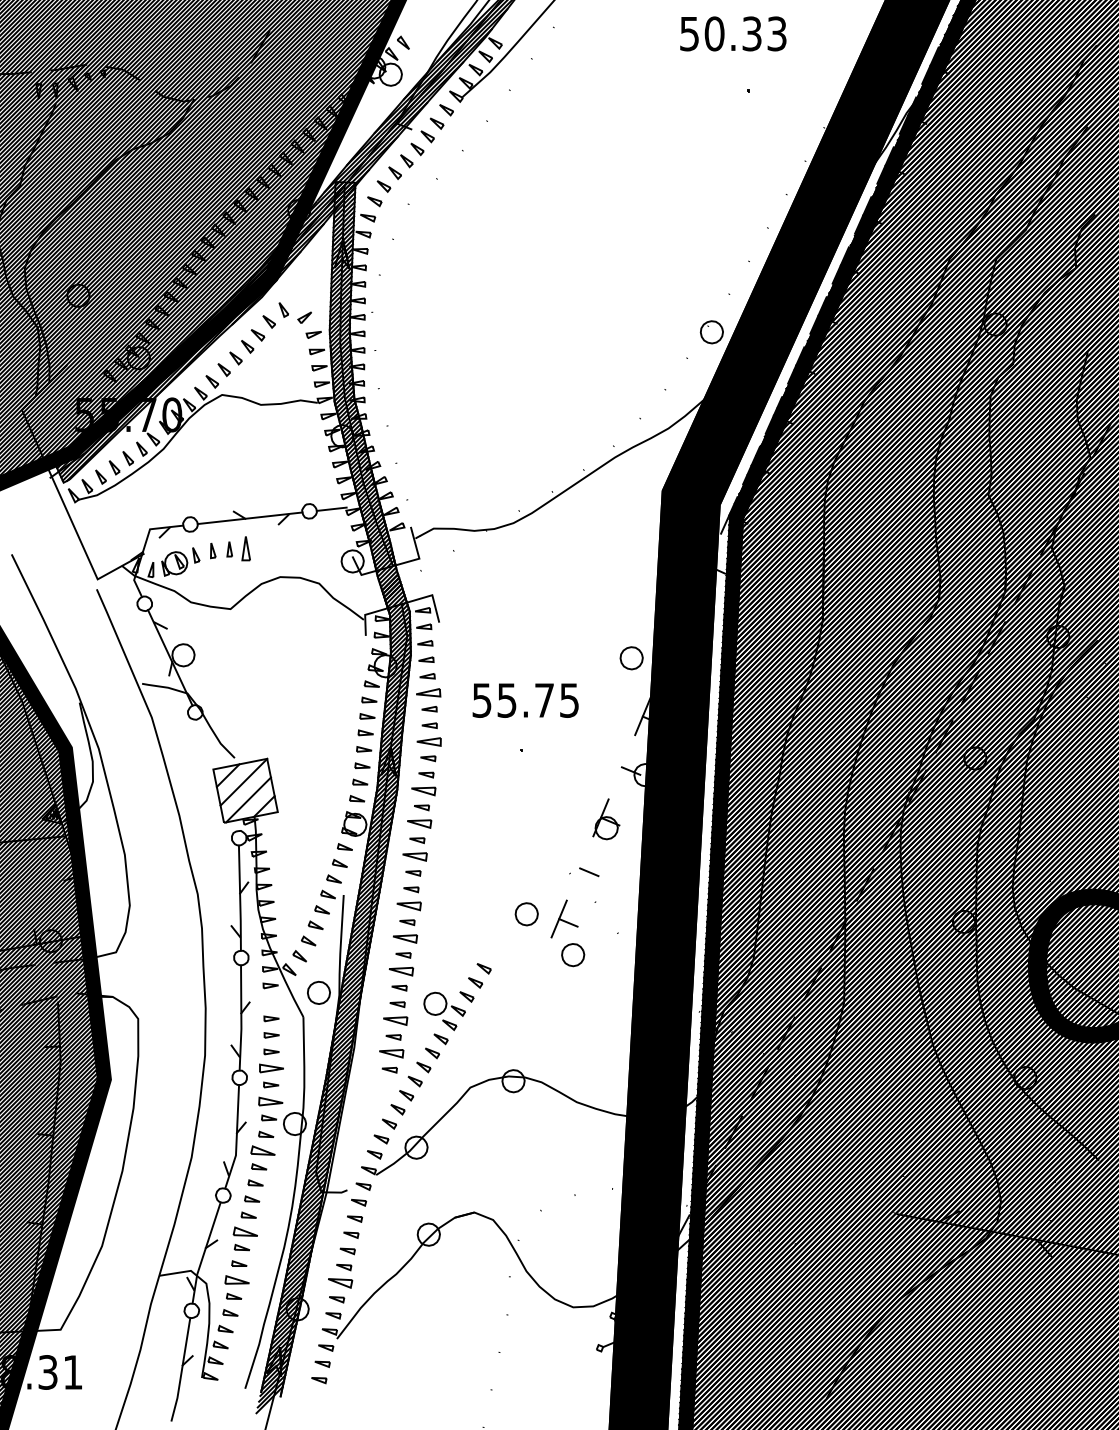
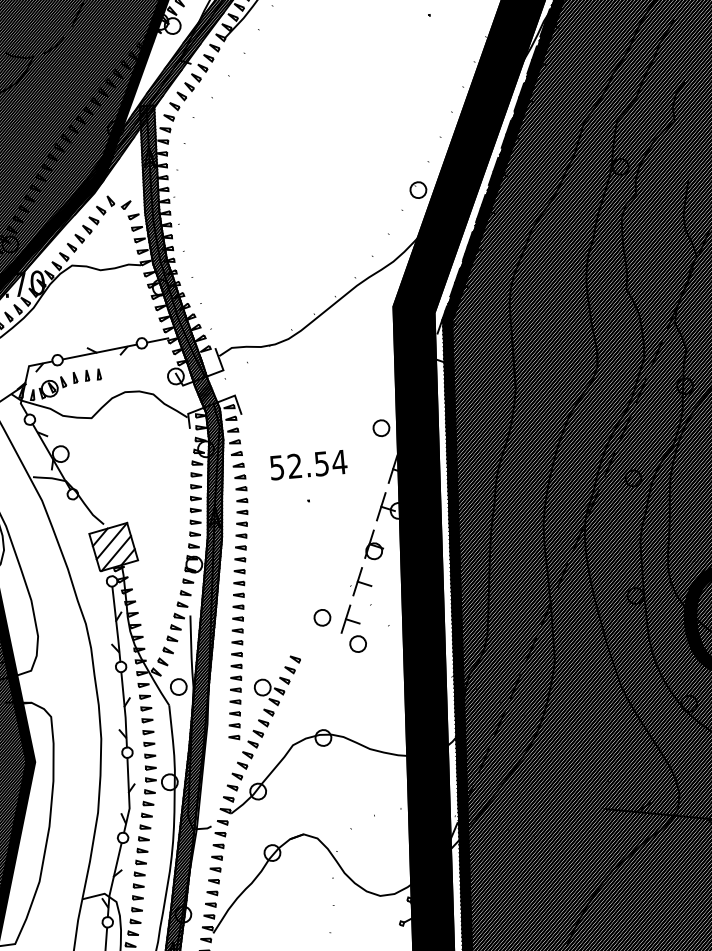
part: (246, 549) -> (99, 374), size x0.62
part: (428, 692) -> (238, 465), size x0.62
text: (538, 700) -> (317, 464), 55.75 -> 52.54
part: (429, 742) -> (242, 501), size x0.62
line: (621, 766) -> (380, 506), added
part: (424, 791) -> (241, 536), size x0.62
part: (419, 824) -> (240, 560), size x0.62
part: (415, 856) -> (239, 583), size x0.62
line: (579, 868) -> (357, 581), added
part: (409, 905) -> (238, 618), size x0.62
part: (405, 938) -> (237, 642), size x0.62
part: (401, 971) -> (236, 666), size x0.62
part: (271, 1002) -> (145, 696), added
part: (395, 1020) -> (235, 701), size x0.62
part: (391, 1053) -> (234, 725), size x0.62
part: (271, 1068) -> (149, 744), size x0.62
part: (270, 1101) -> (150, 767), size x0.62
part: (262, 1150) -> (148, 803), size x0.62
part: (245, 1230) -> (141, 861), size x0.62
part: (236, 1279) -> (137, 897), size x0.62
part: (340, 1283) -> (212, 893), size x0.62

